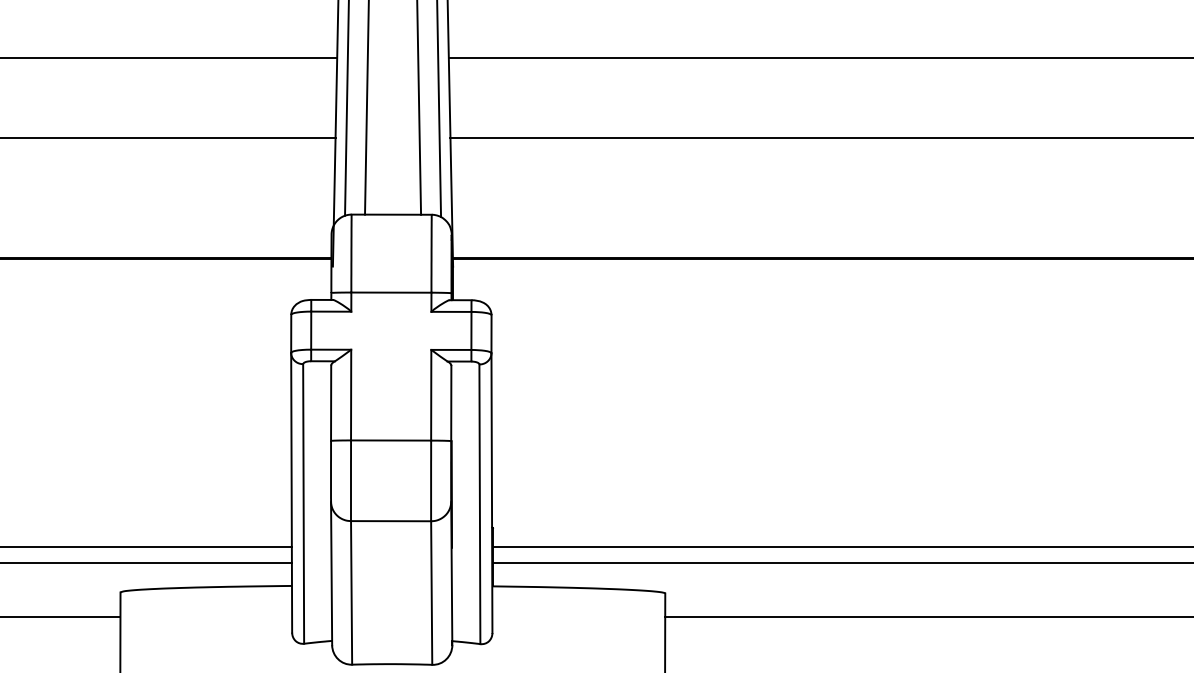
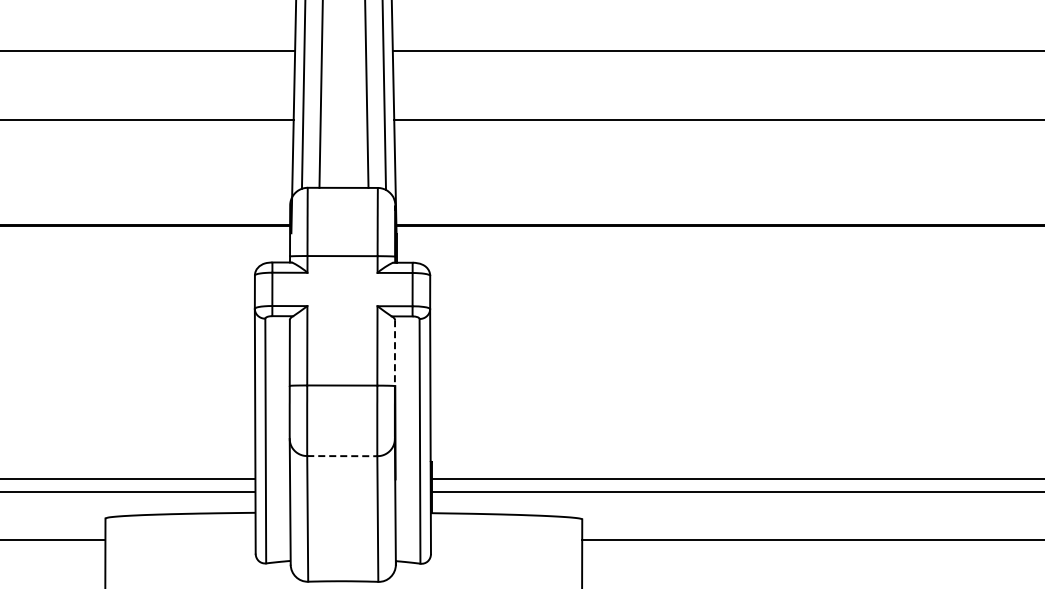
line: (450, 403) -> (394, 353), solid -> dashed
line: (391, 521) -> (342, 456), solid -> dashed

